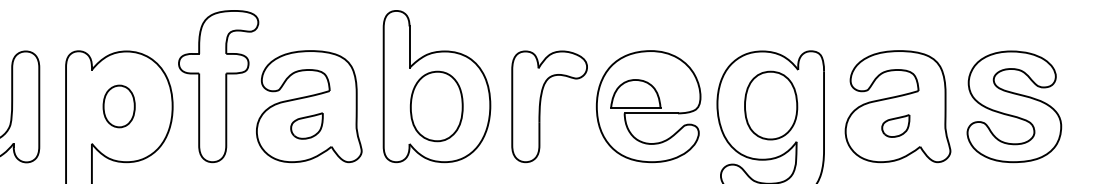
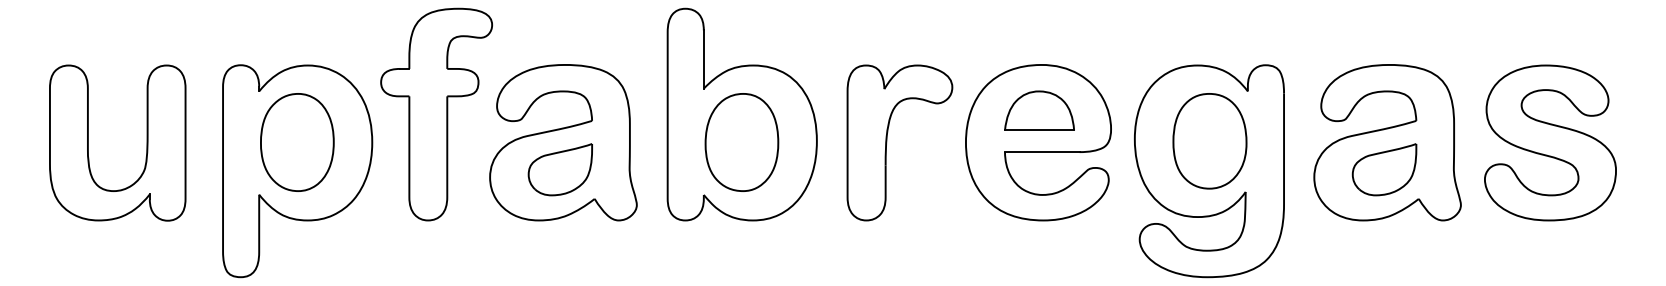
part: (635, 93) -> (1039, 110), moved
part: (119, 106) -> (297, 142), size x1.67
part: (306, 125) -> (559, 169), size x1.43
part: (895, 125) -> (1384, 169), size x1.67

